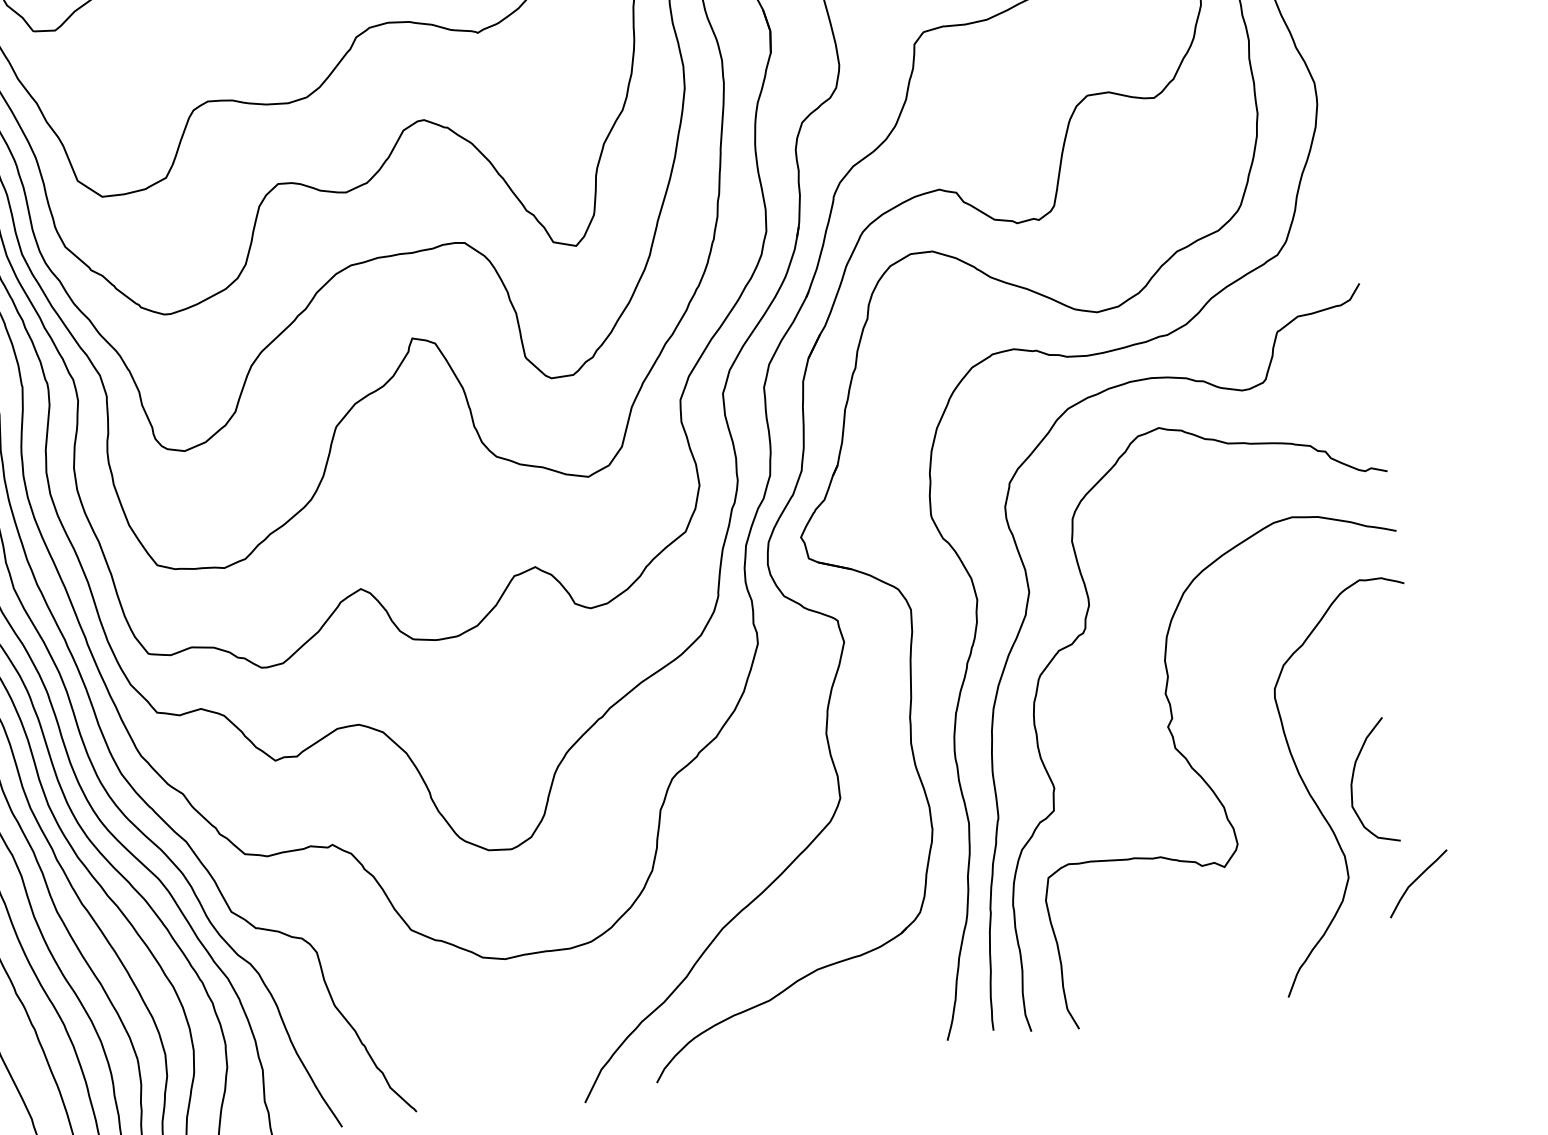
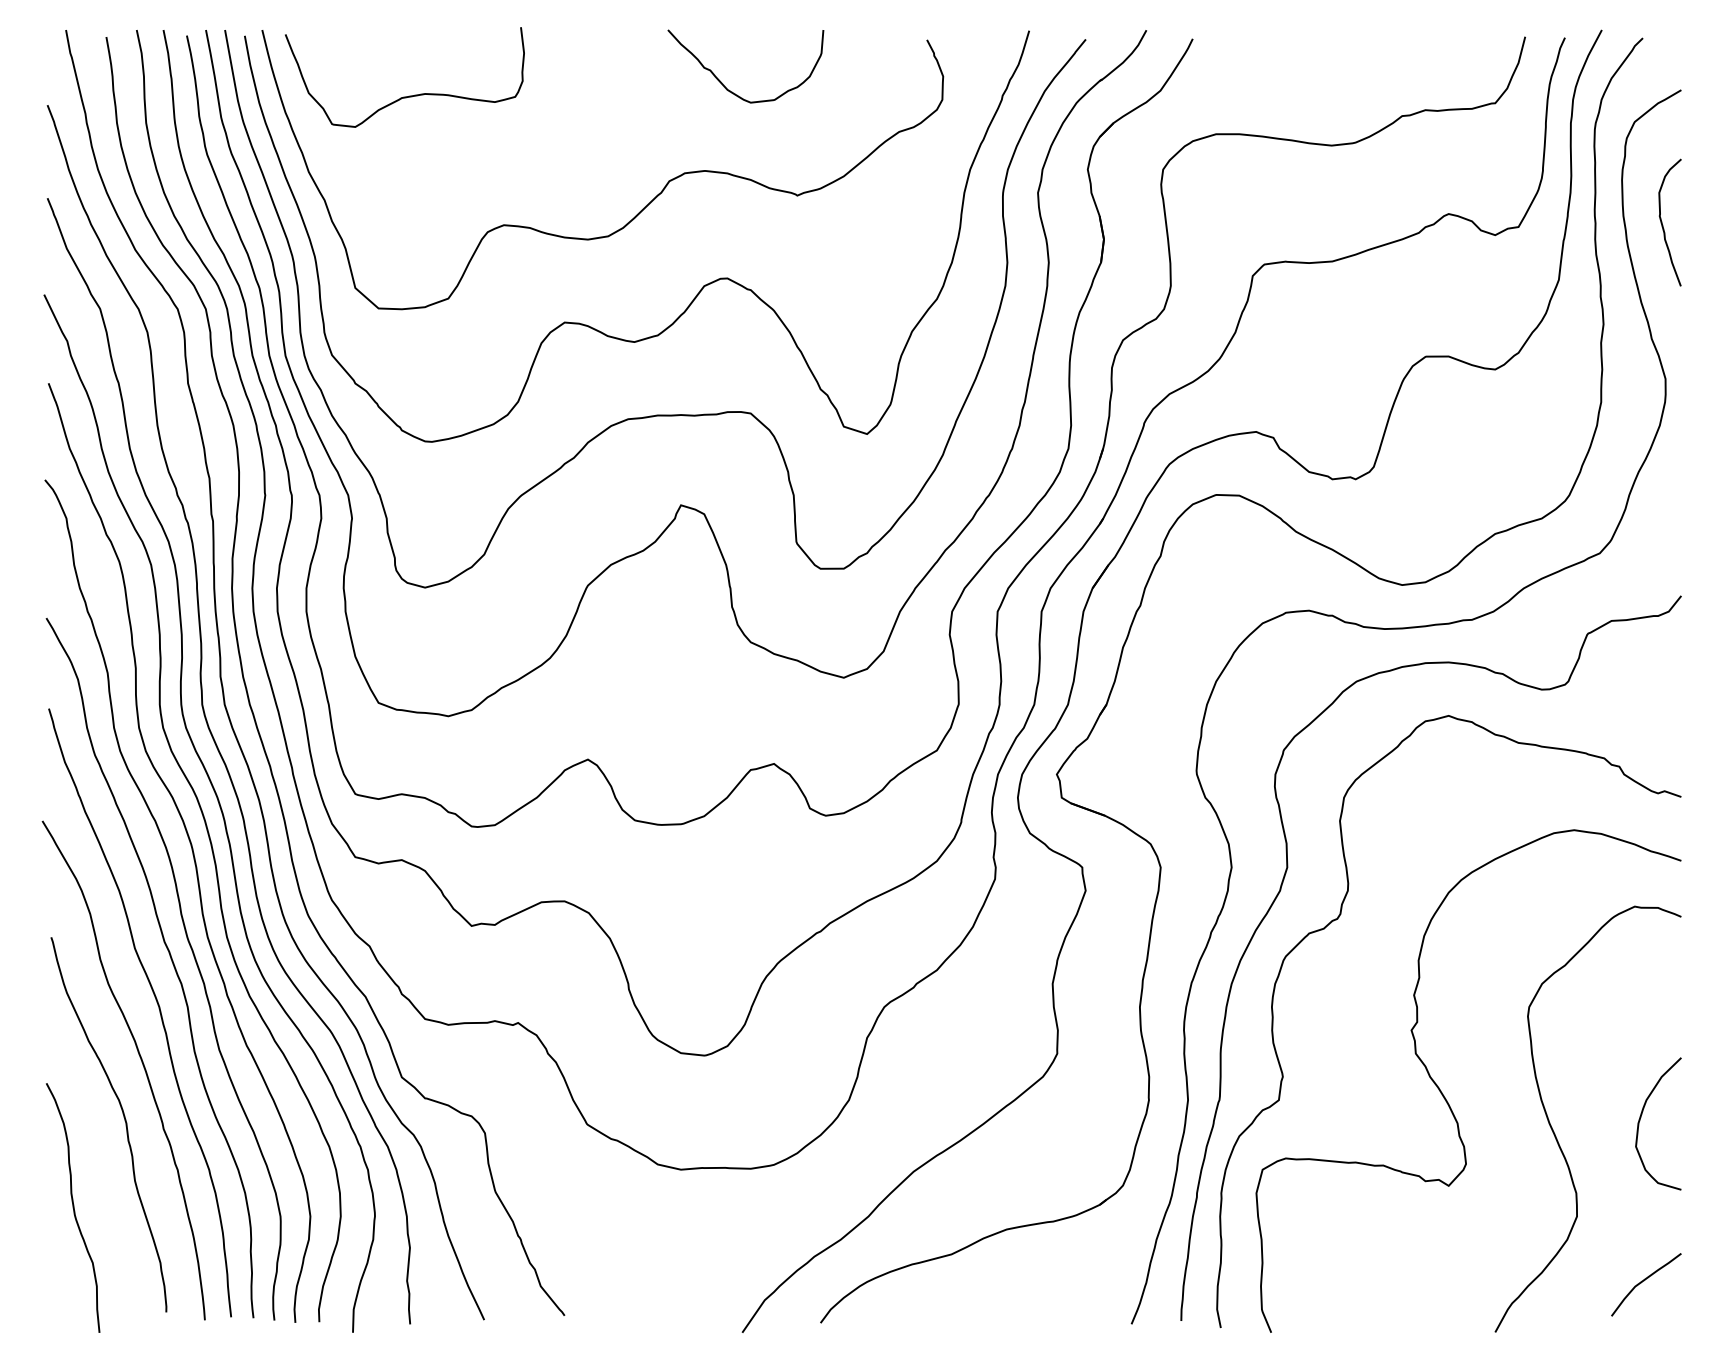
curve: (1353, 778) -> (1641, 1117), moved
curve: (1416, 881) -> (1644, 1281), moved

